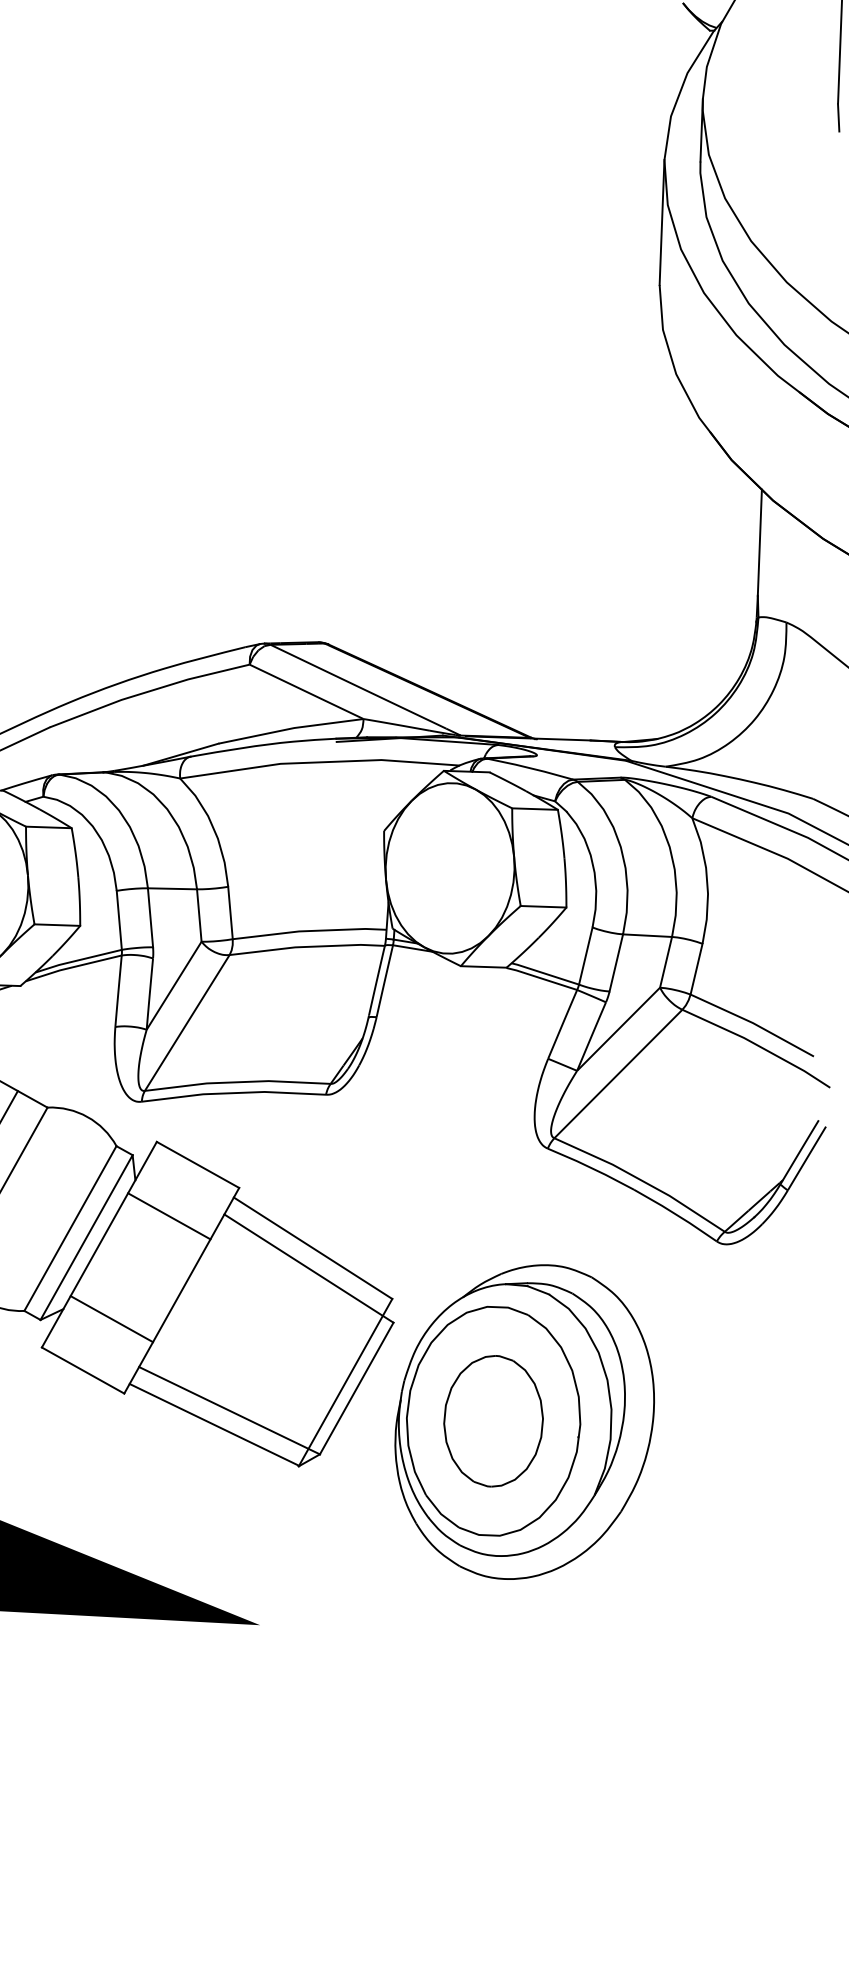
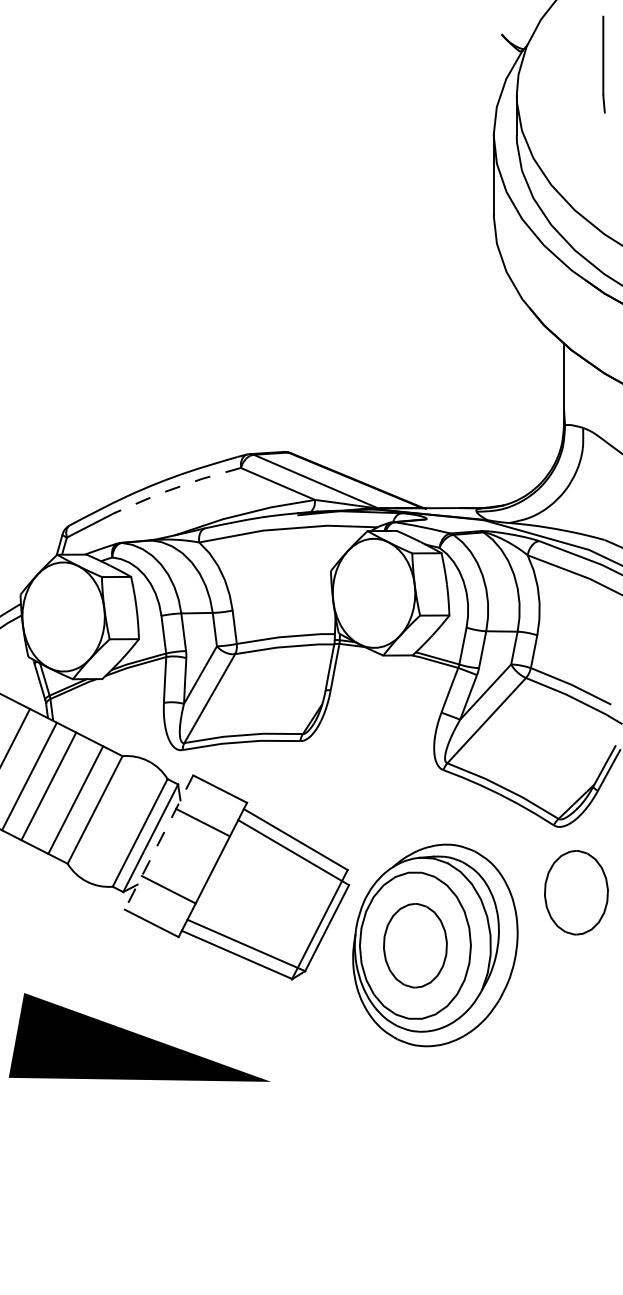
line: (147, 691) -> (176, 487), solid -> dashed
line: (98, 1244) -> (158, 842), solid -> dashed
part: (748, 1347) -> (576, 892), added

